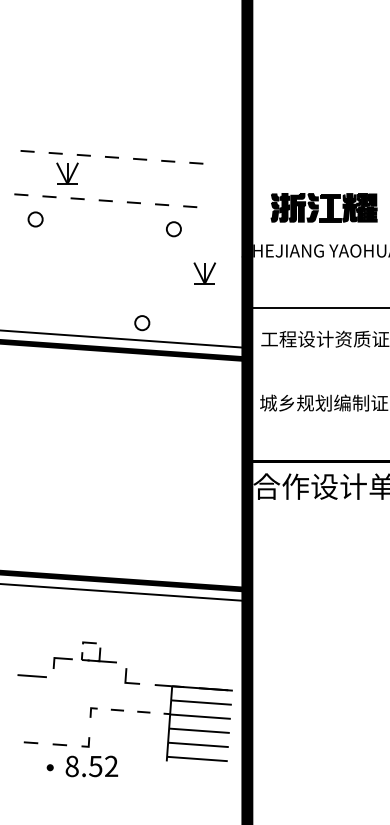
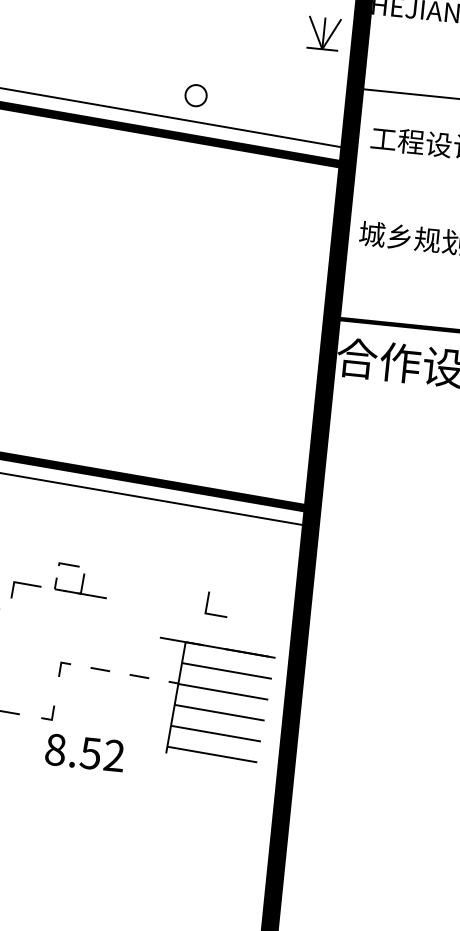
part: (204, 273) -> (323, 33), moved
line: (126, 676) -> (208, 604), moved
text: (91, 766) -> (84, 752), moved

